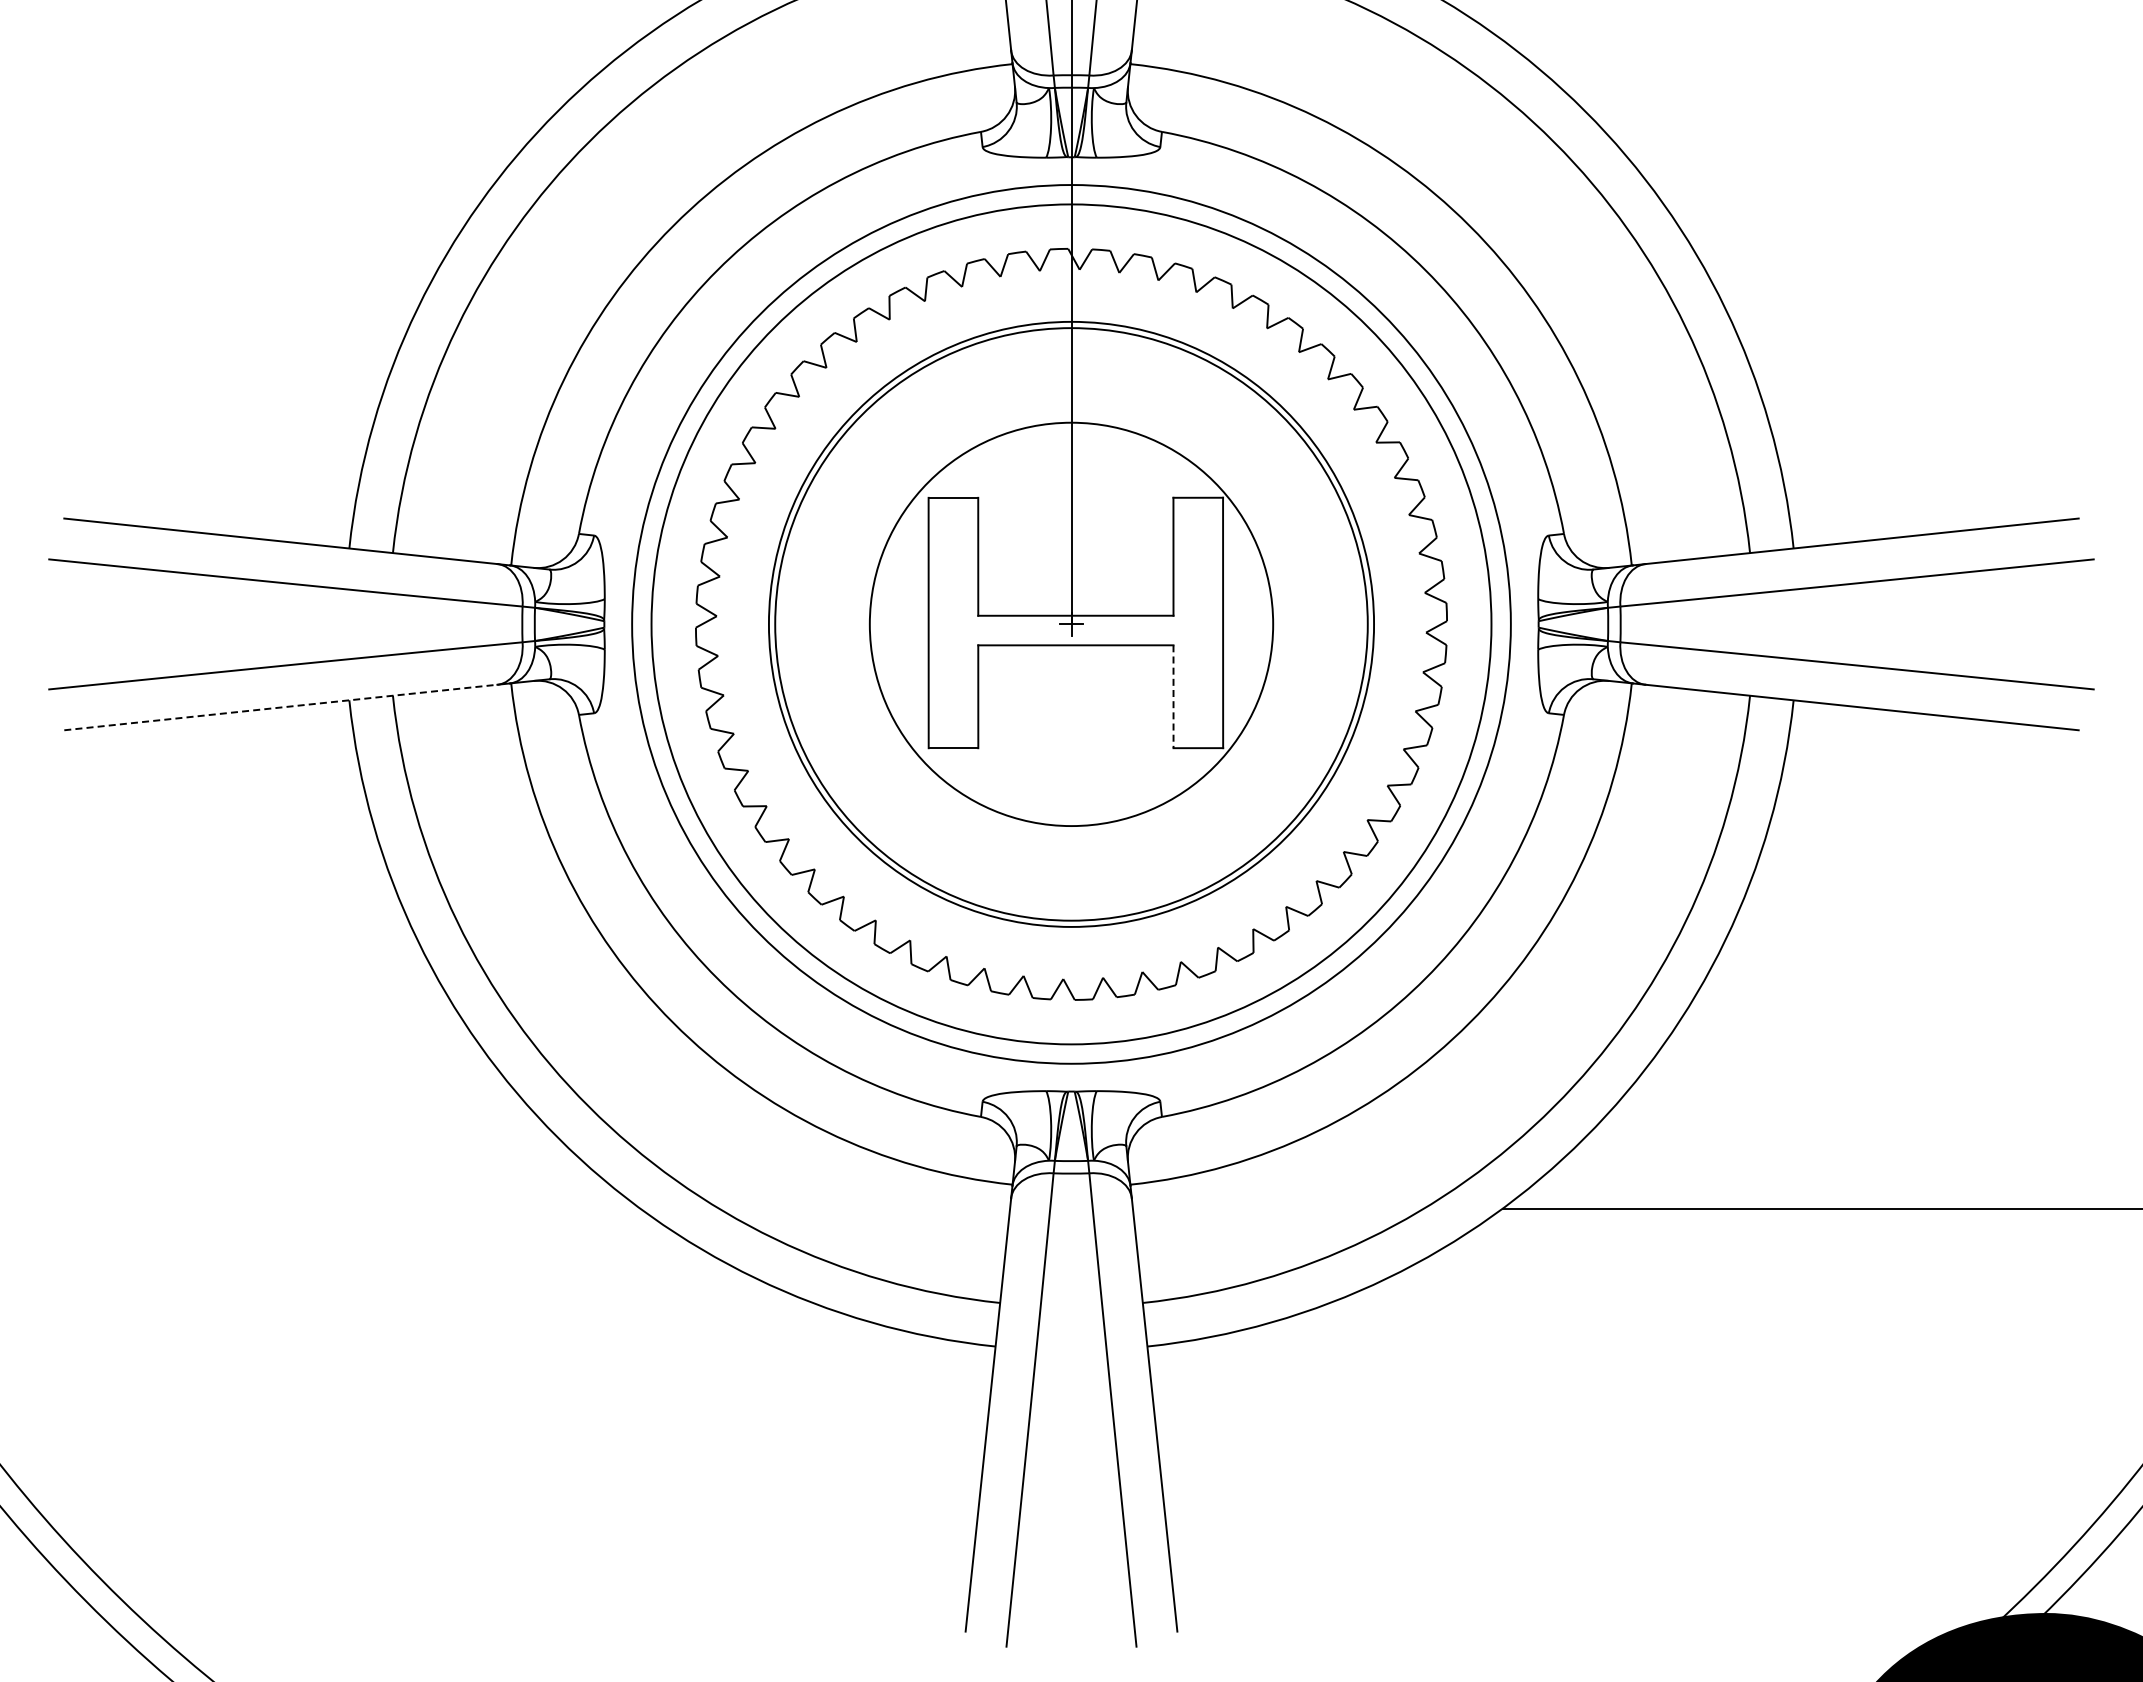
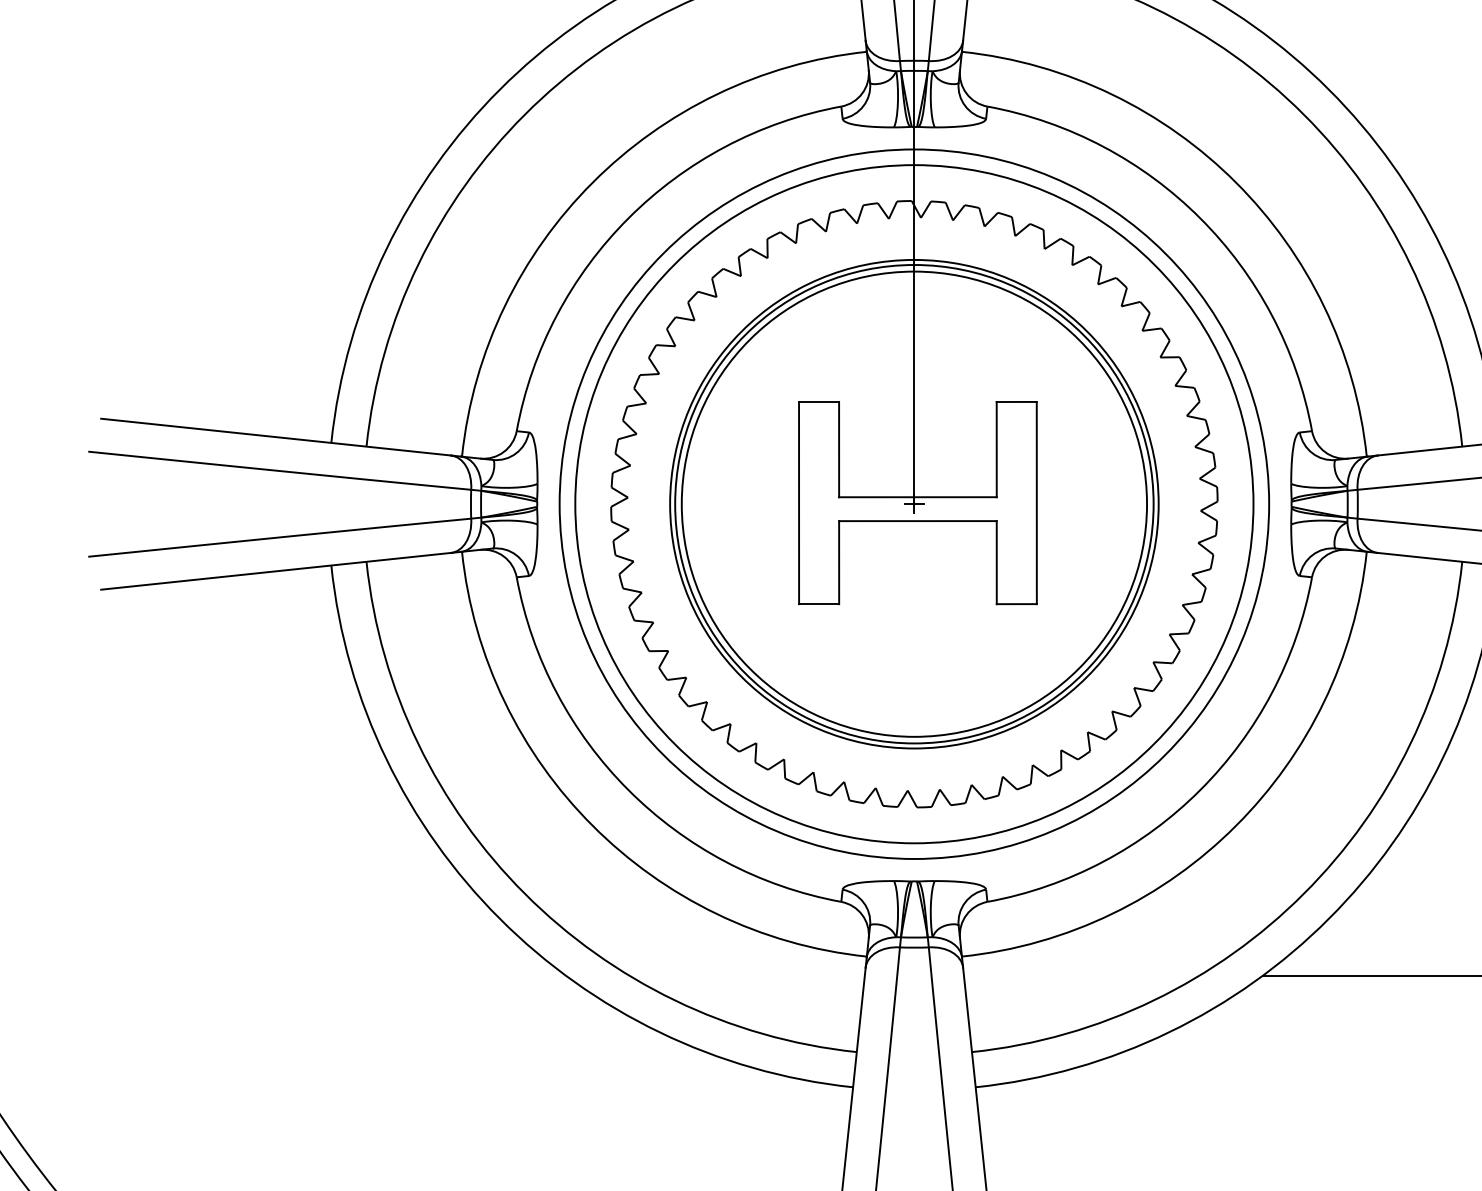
circle: (1071, 624) -> (914, 504), size x1.43
line: (1173, 697) -> (996, 563), dashed -> solid
line: (280, 707) -> (275, 571), dashed -> solid

